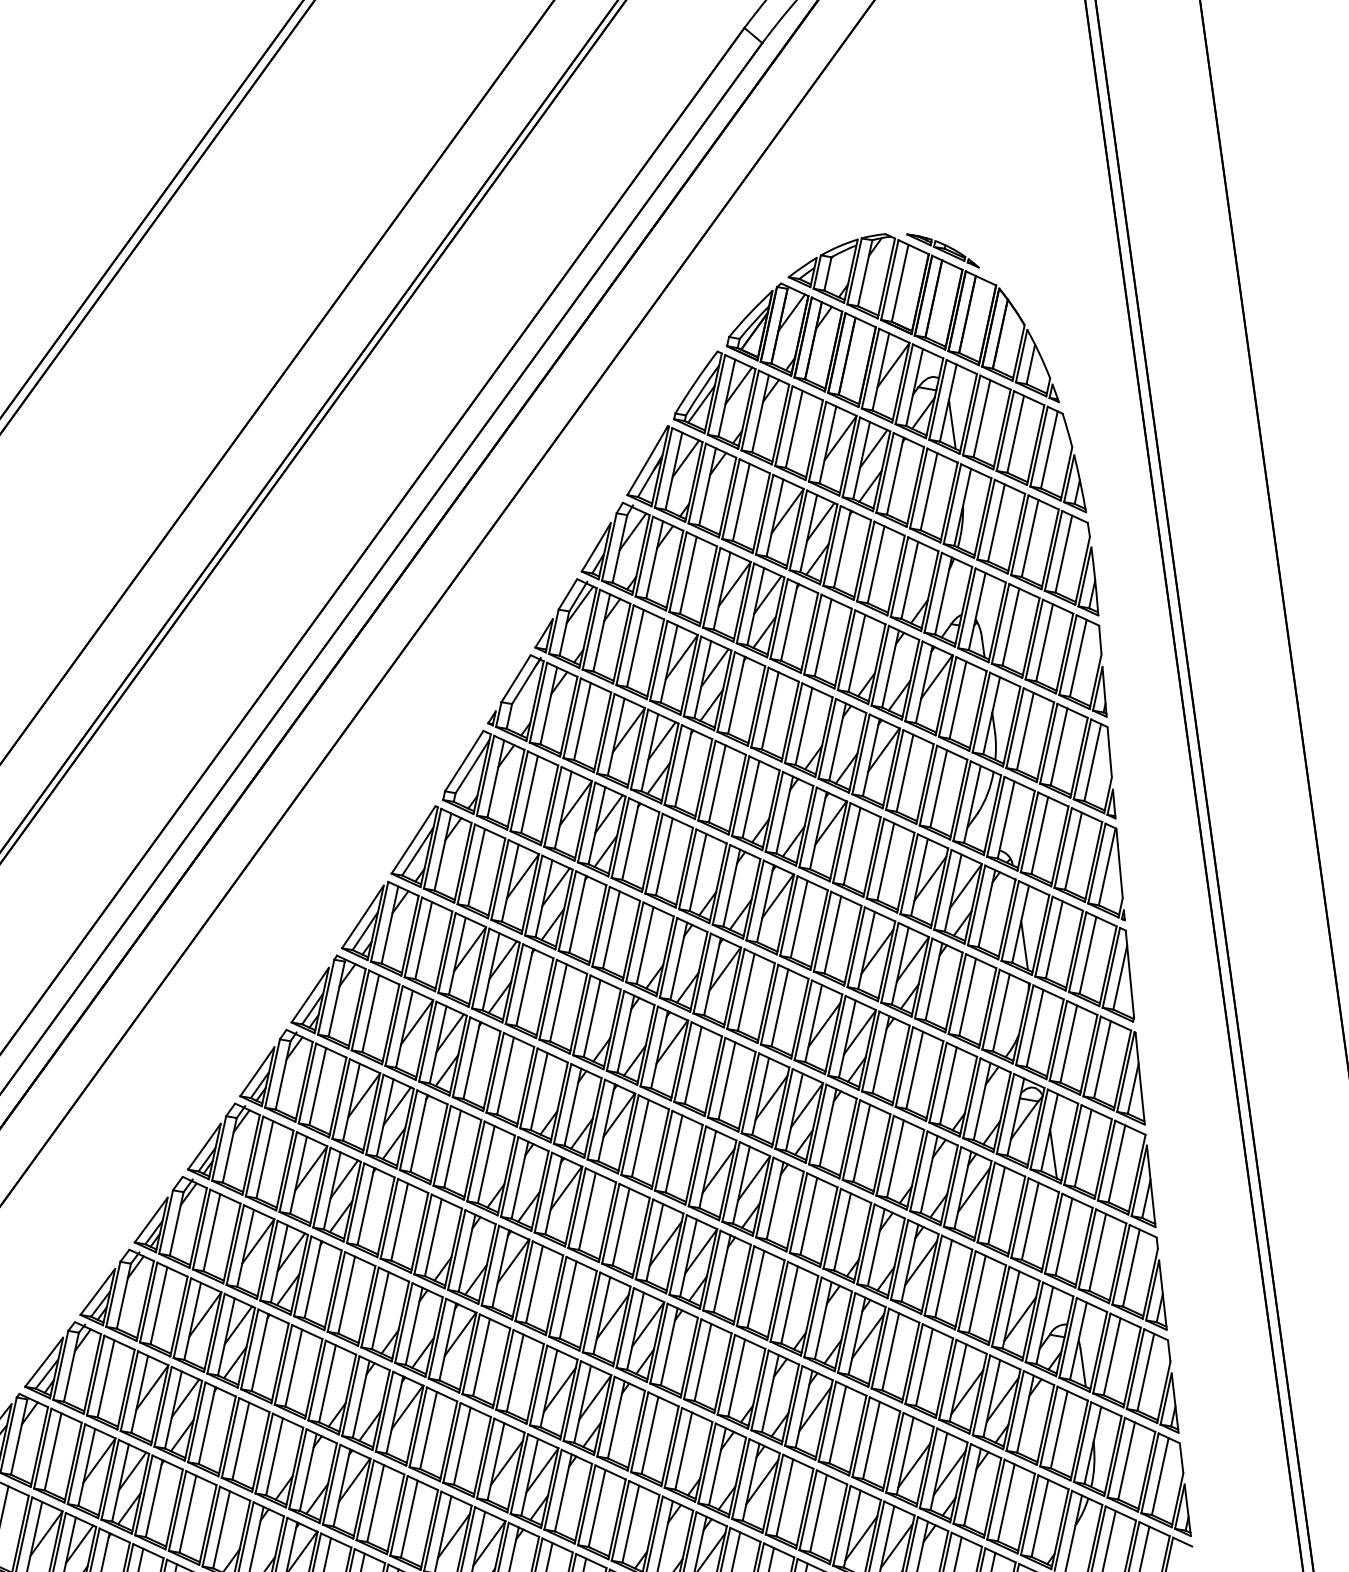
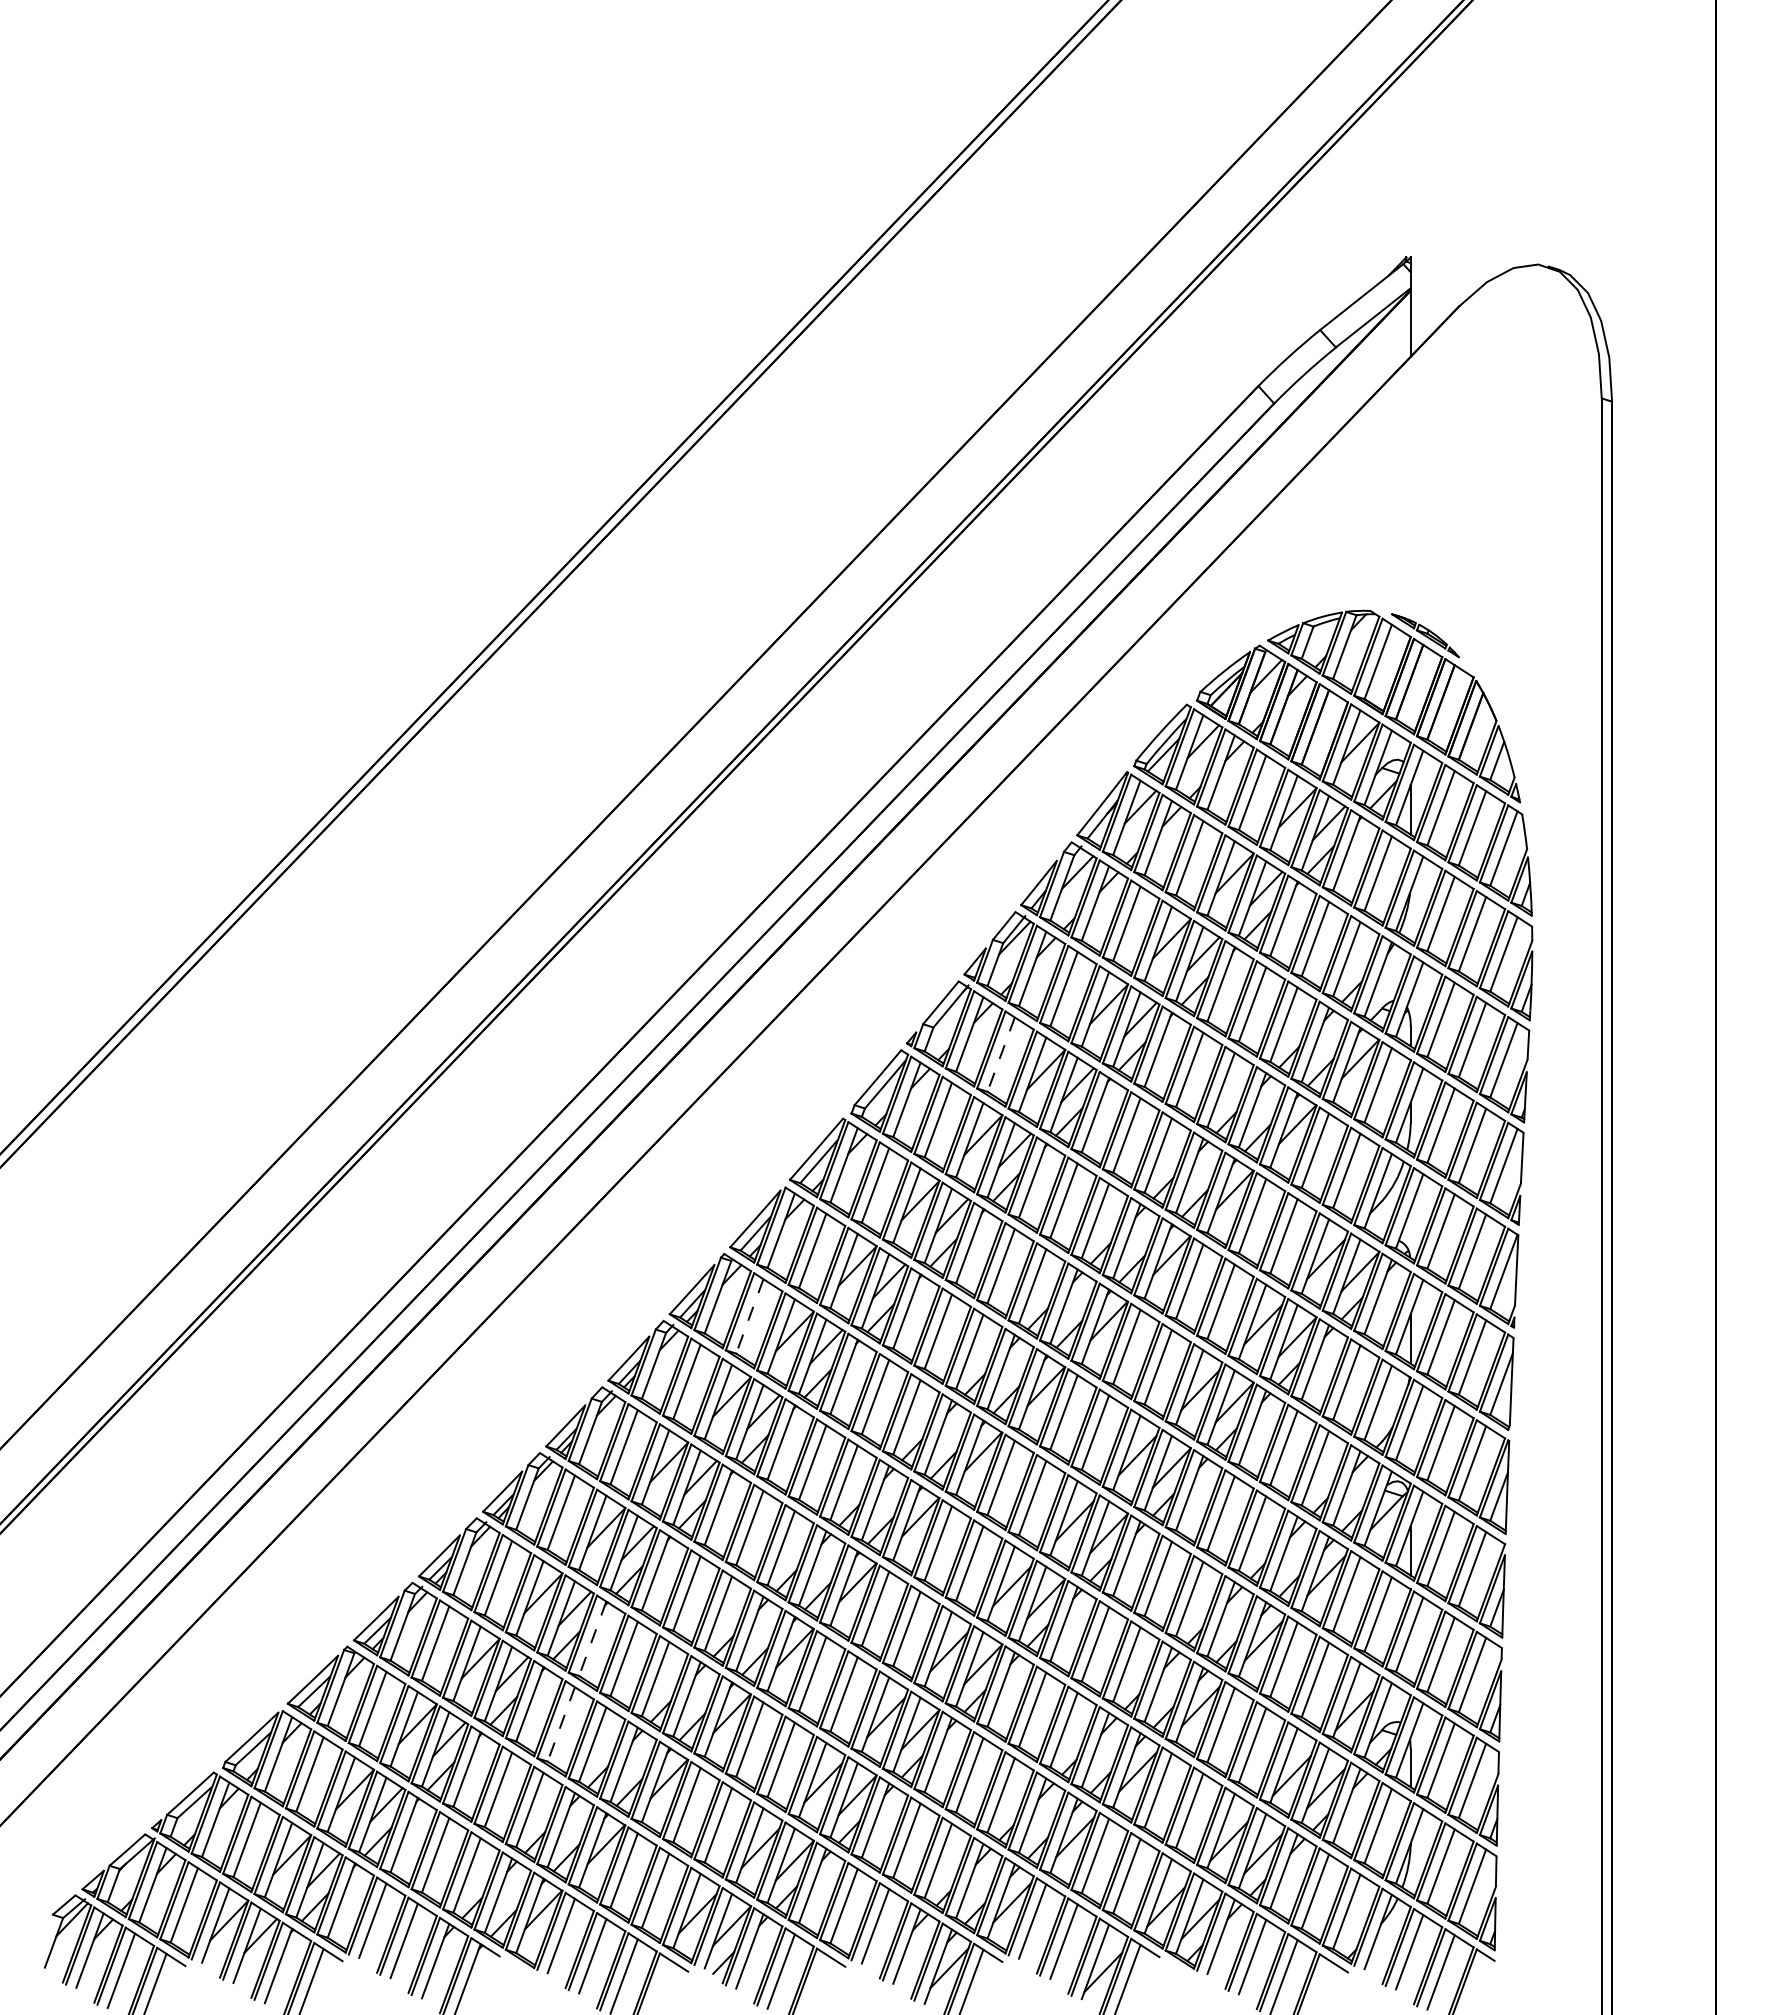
line: (582, 721) -> (1001, 1054), solid -> dashed
line: (370, 1013) -> (749, 1316), solid -> dashed
line: (259, 1352) -> (592, 1638), solid -> dashed
line: (241, 1441) -> (561, 1724), solid -> dashed

